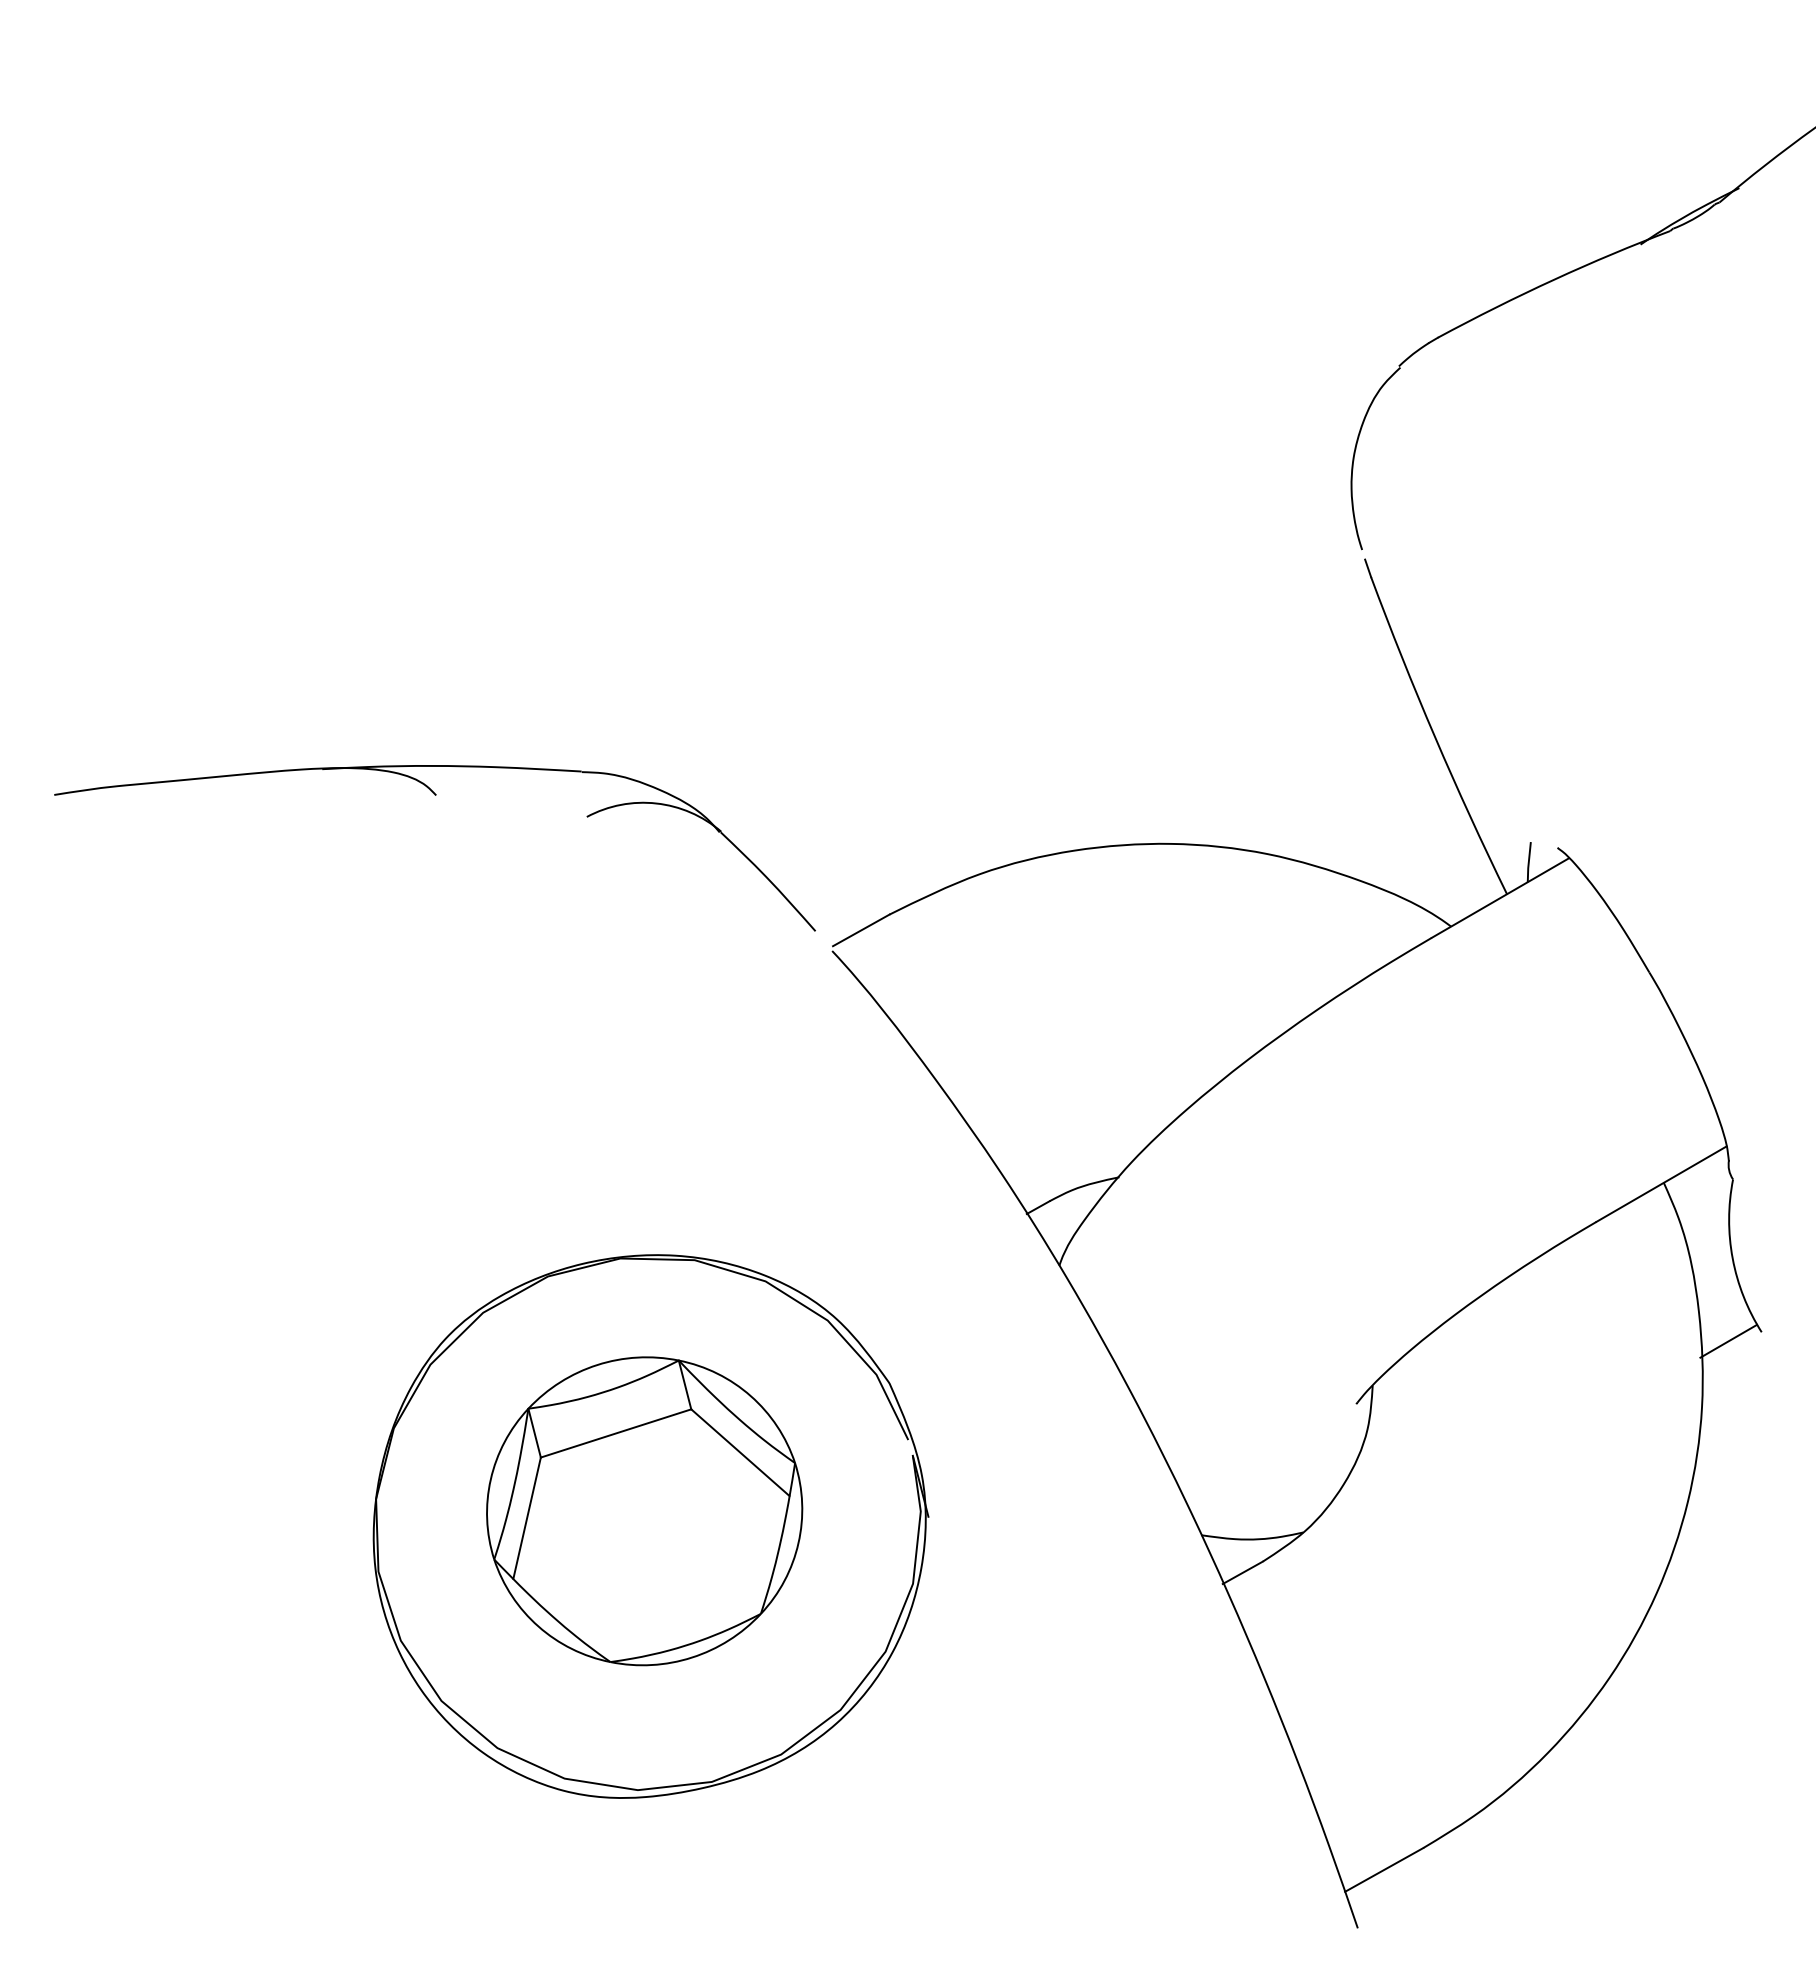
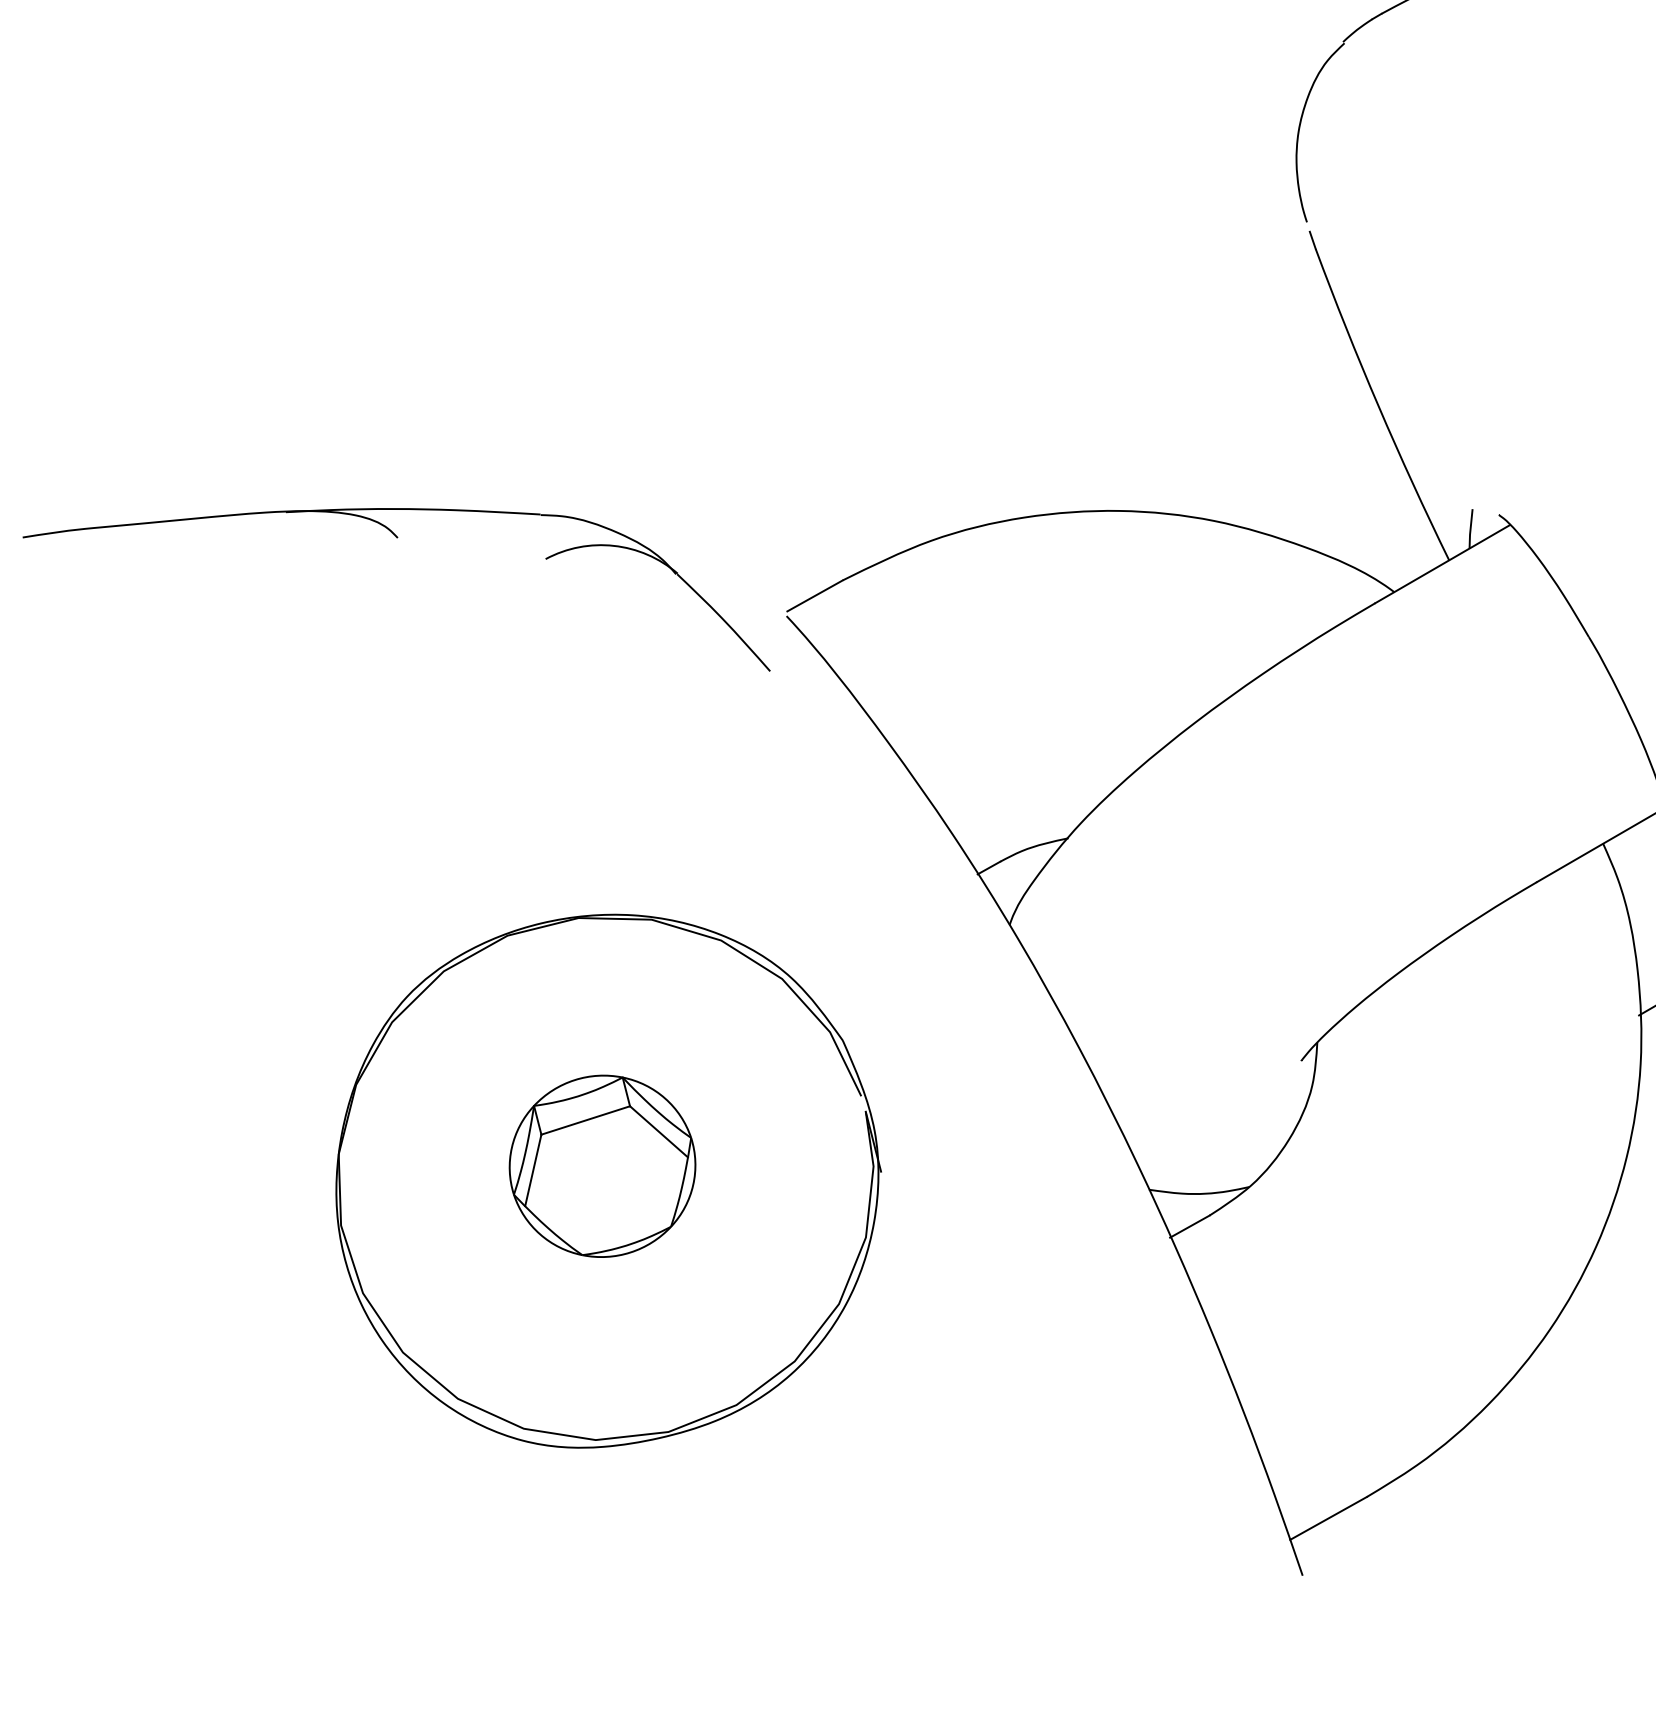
part: (434, 795) -> (396, 538), moved
part: (644, 1511) -> (602, 1166), size x0.6

